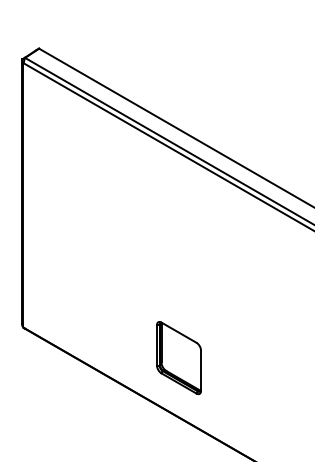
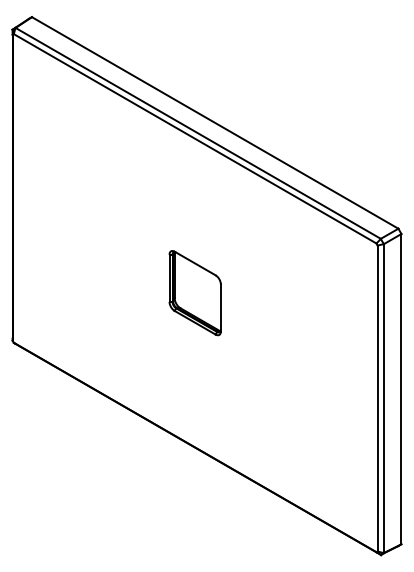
part: (178, 358) -> (194, 293), moved

